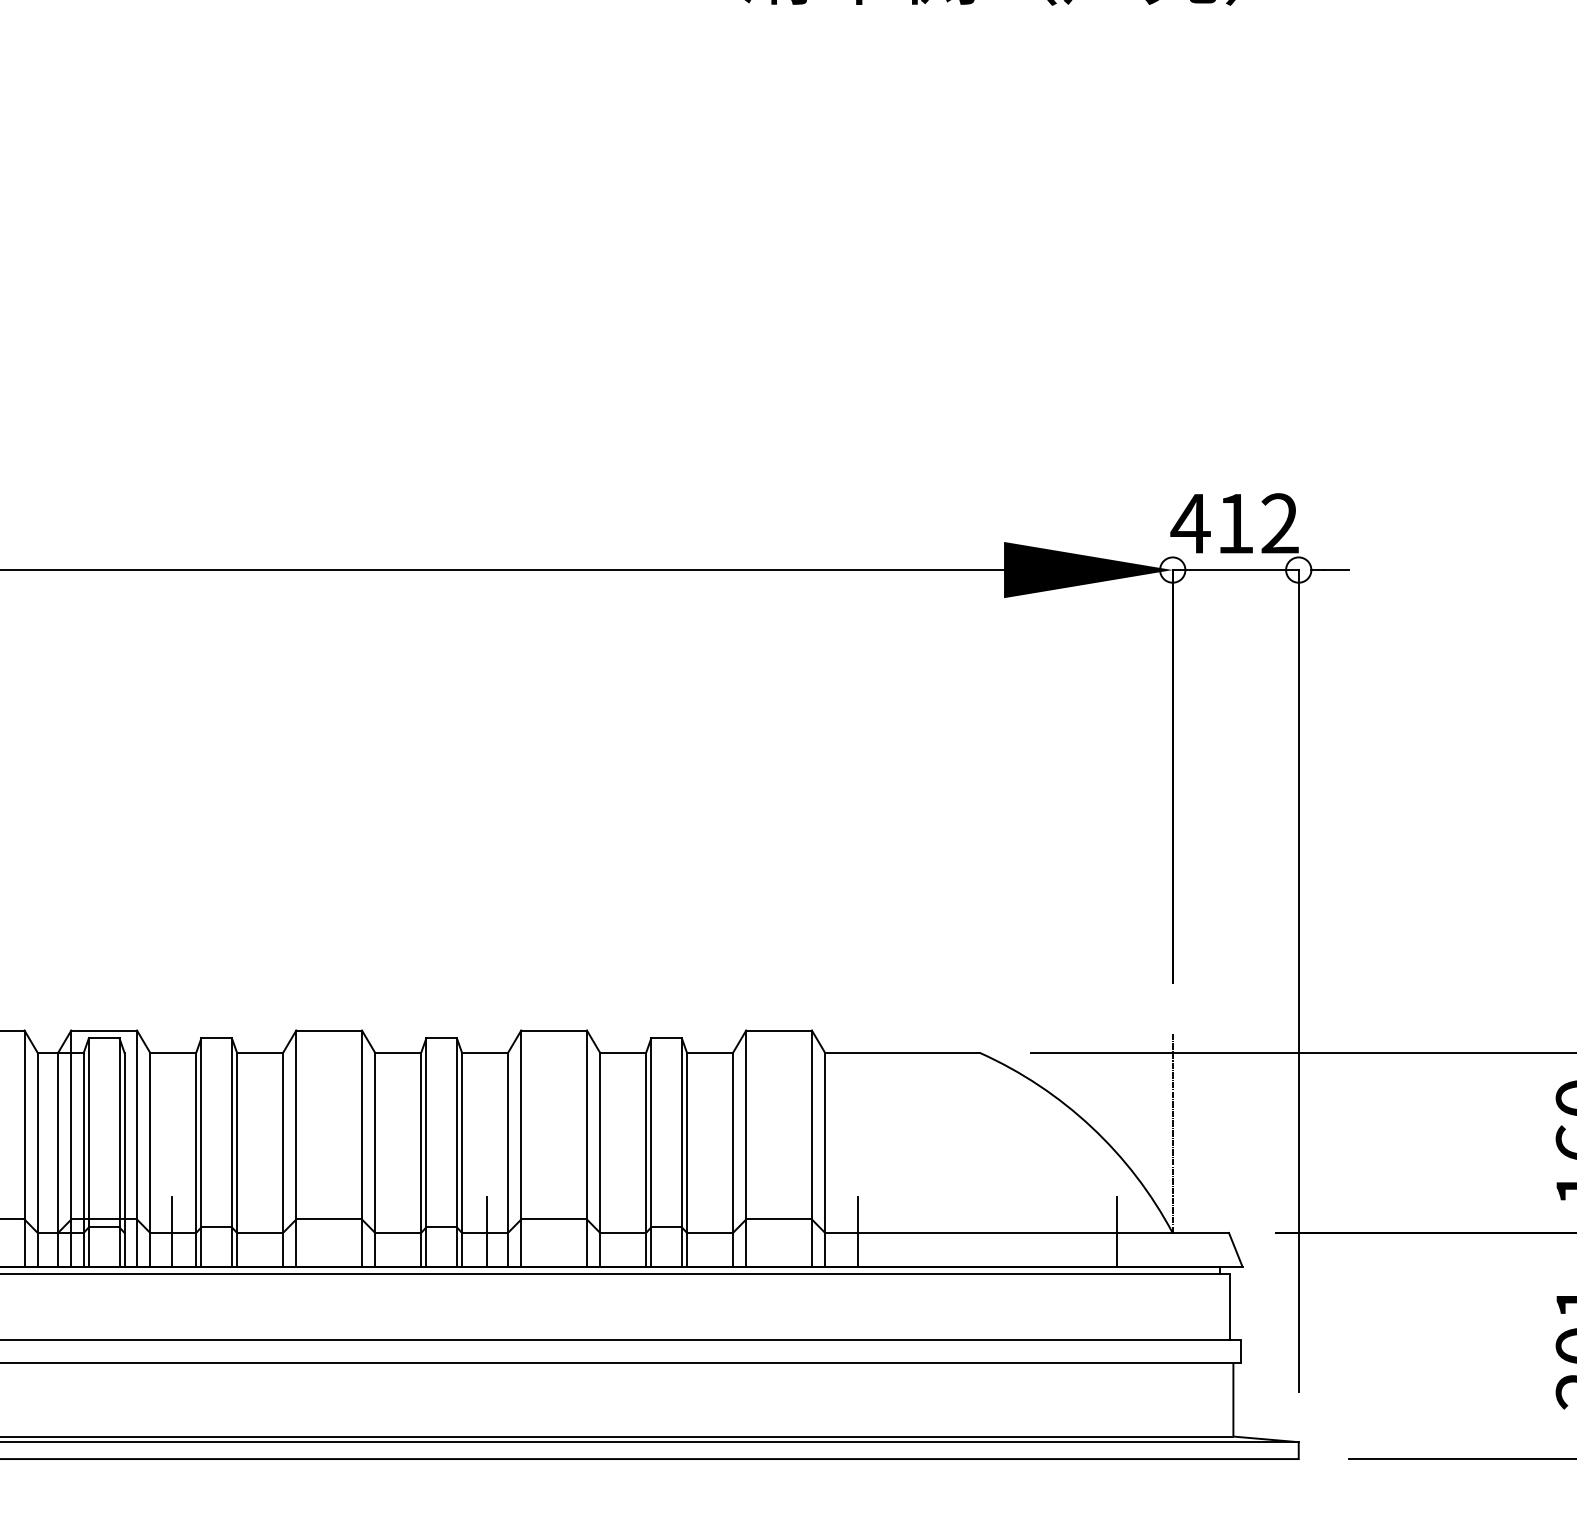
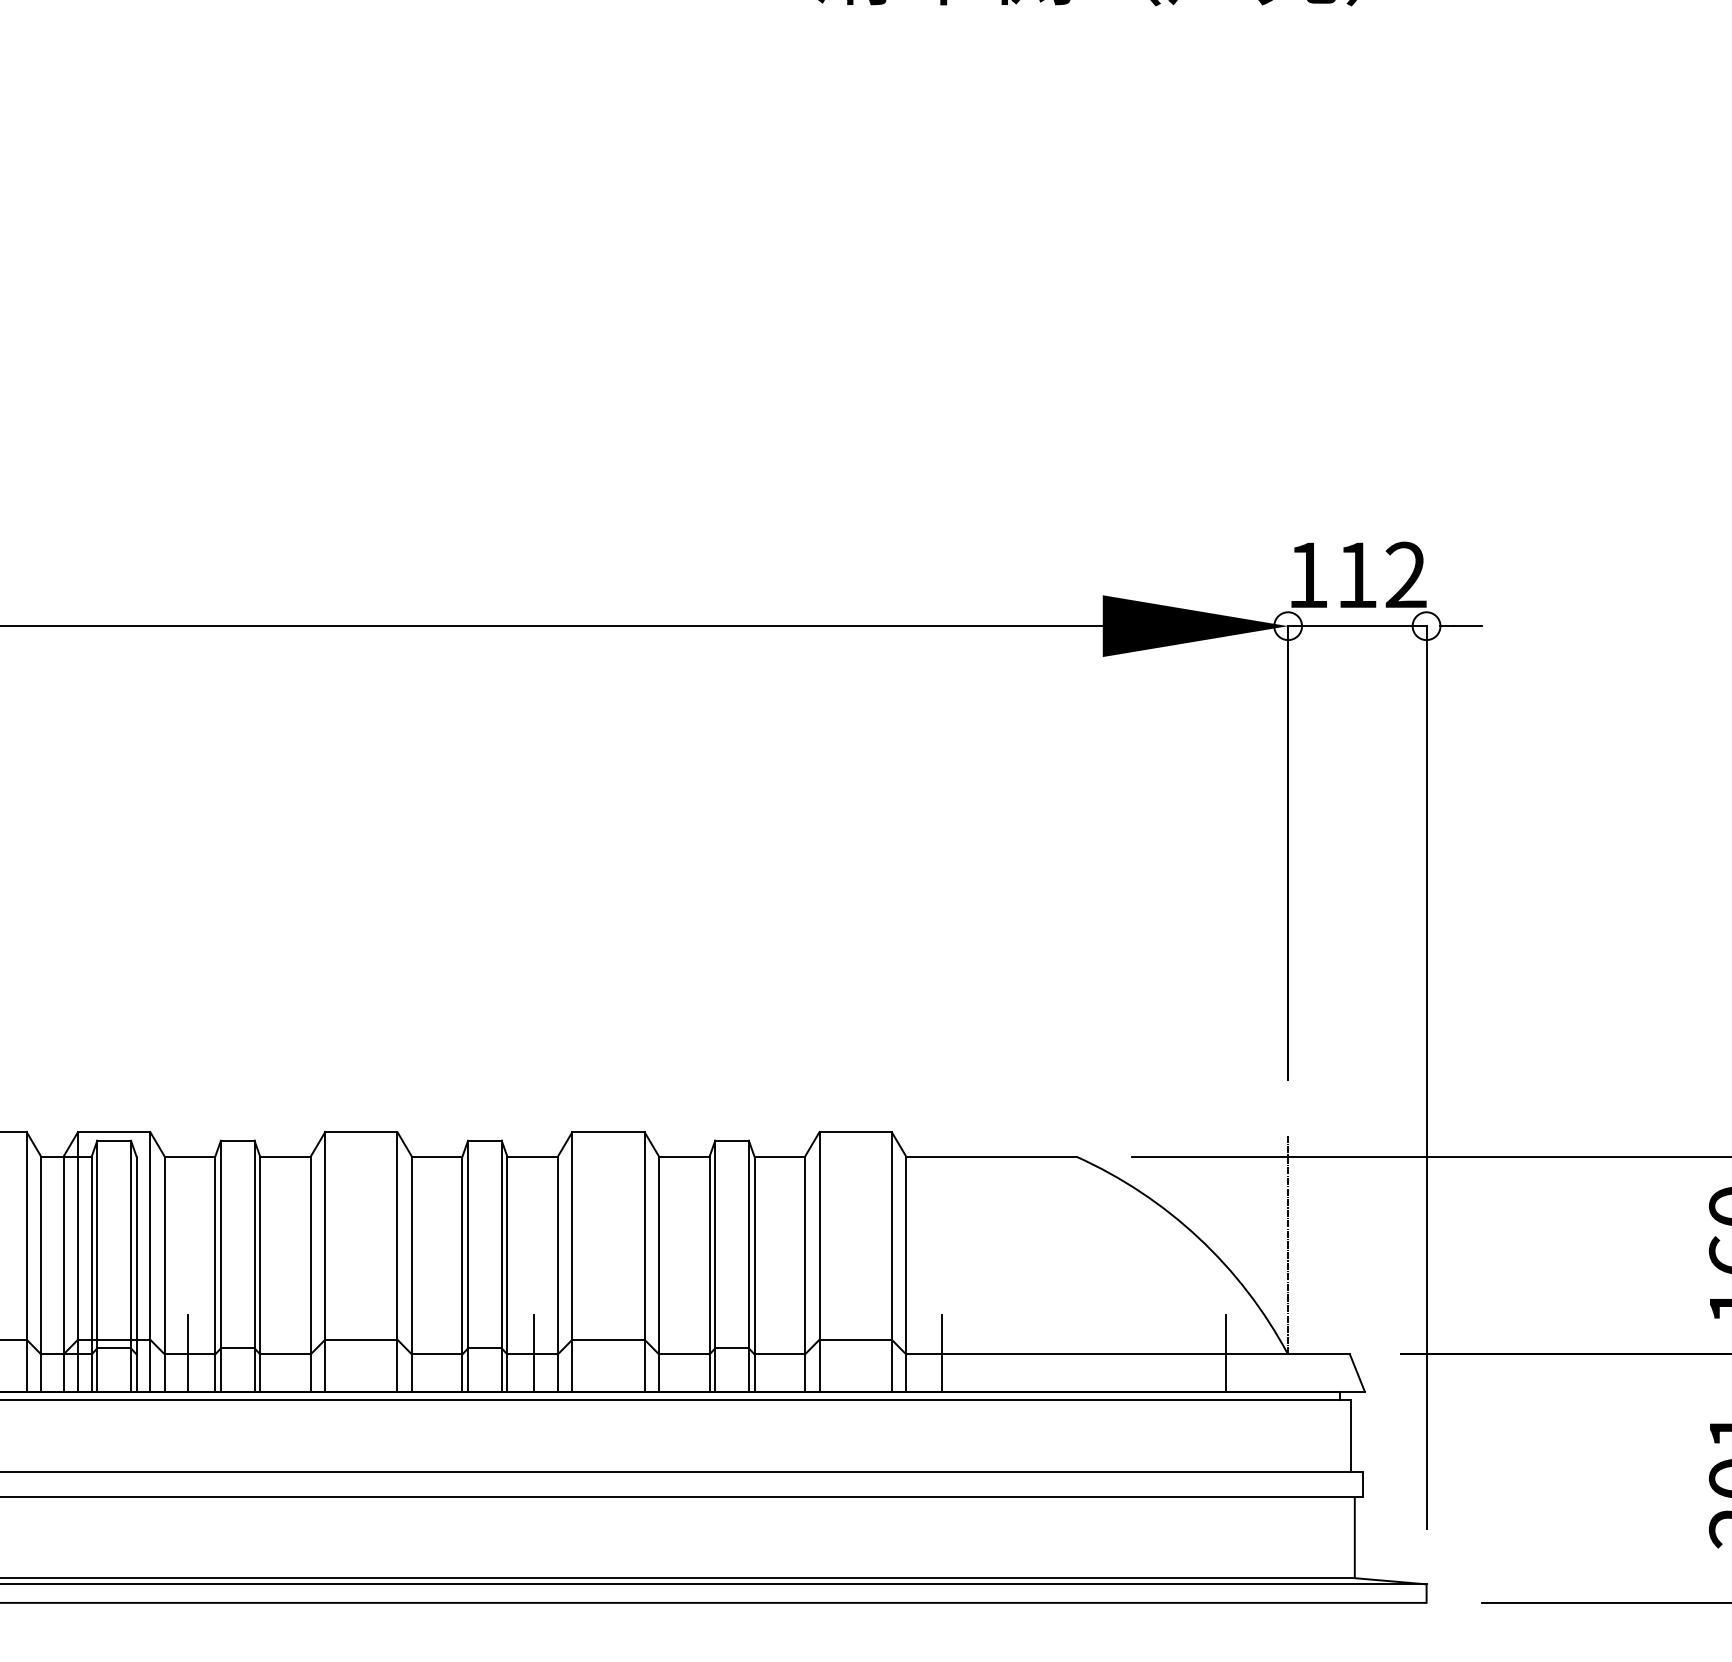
text: (1190, 523) -> (1307, 574), 412 -> 112

